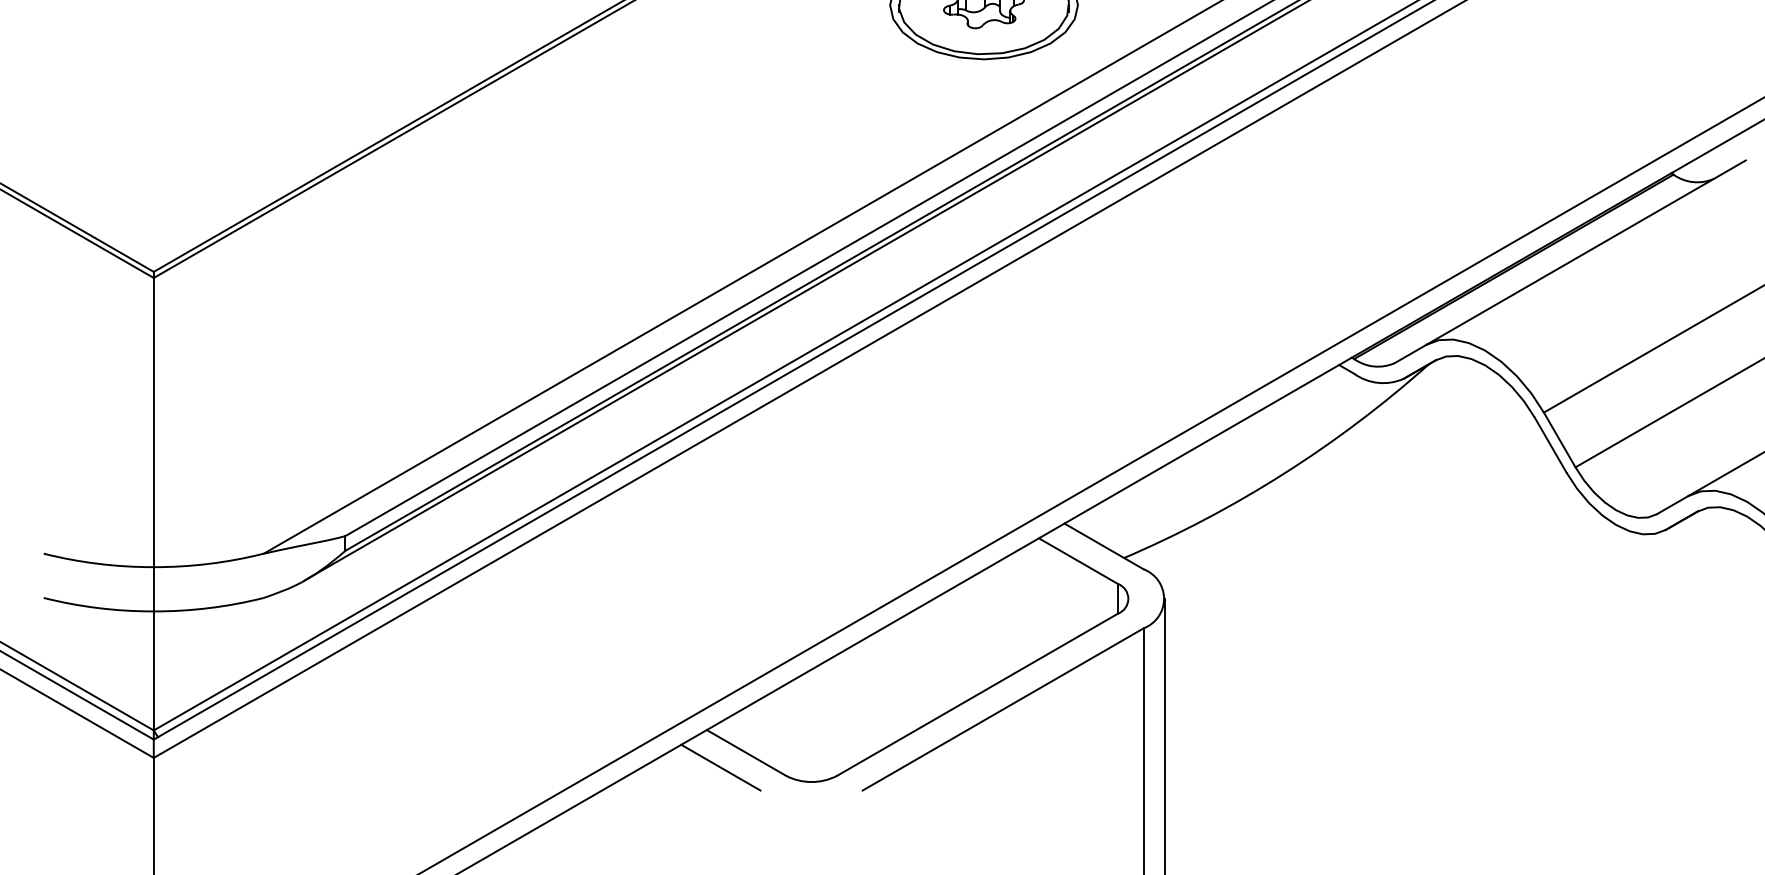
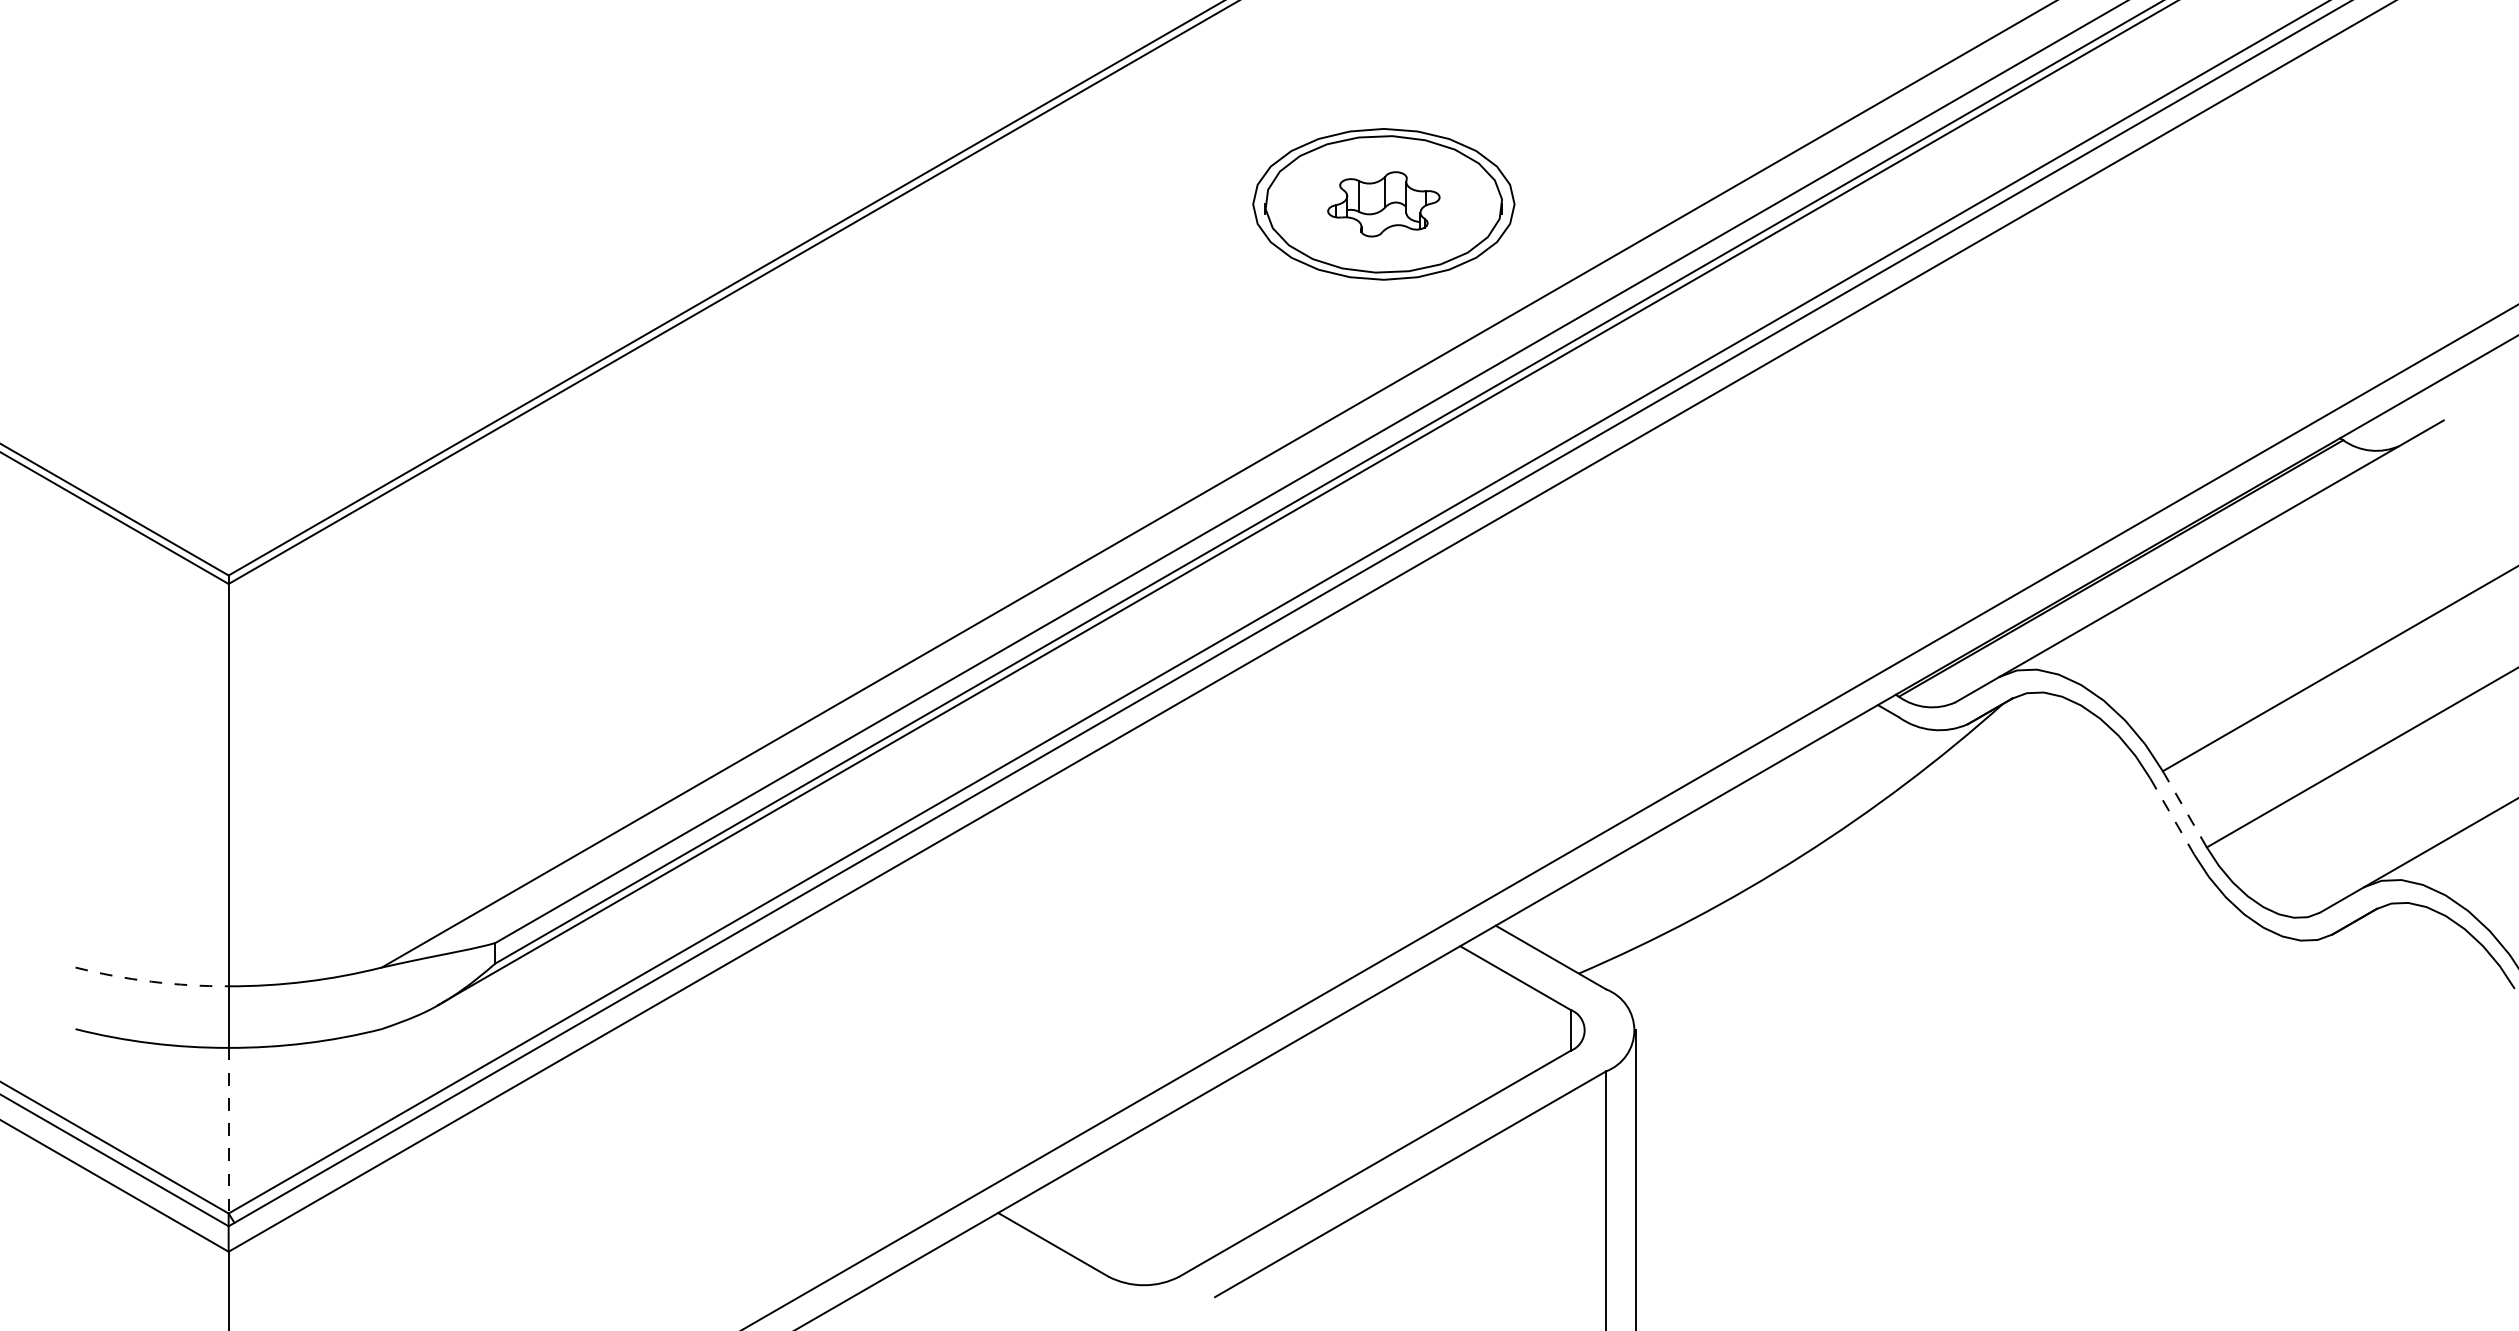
line: (1559, 440) -> (2184, 809), solid -> dashed
line: (1550, 445) -> (2172, 816), solid -> dashed
arc: (98, 563) -> (151, 981), solid -> dashed
line: (153, 670) -> (228, 1130), solid -> dashed
line: (720, 767) -> (1017, 1265), removed

